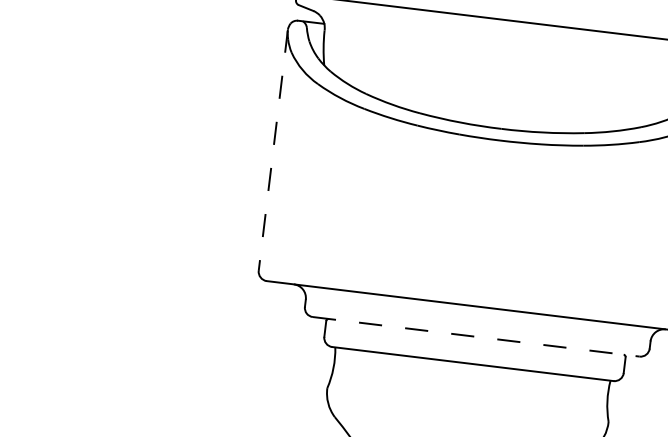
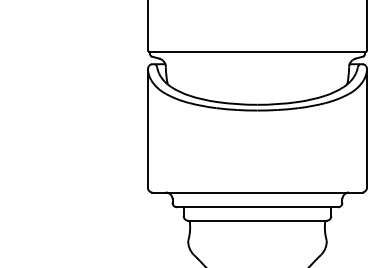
line: (272, 151) -> (147, 129), dashed -> solid
line: (478, 337) -> (258, 207), dashed -> solid

